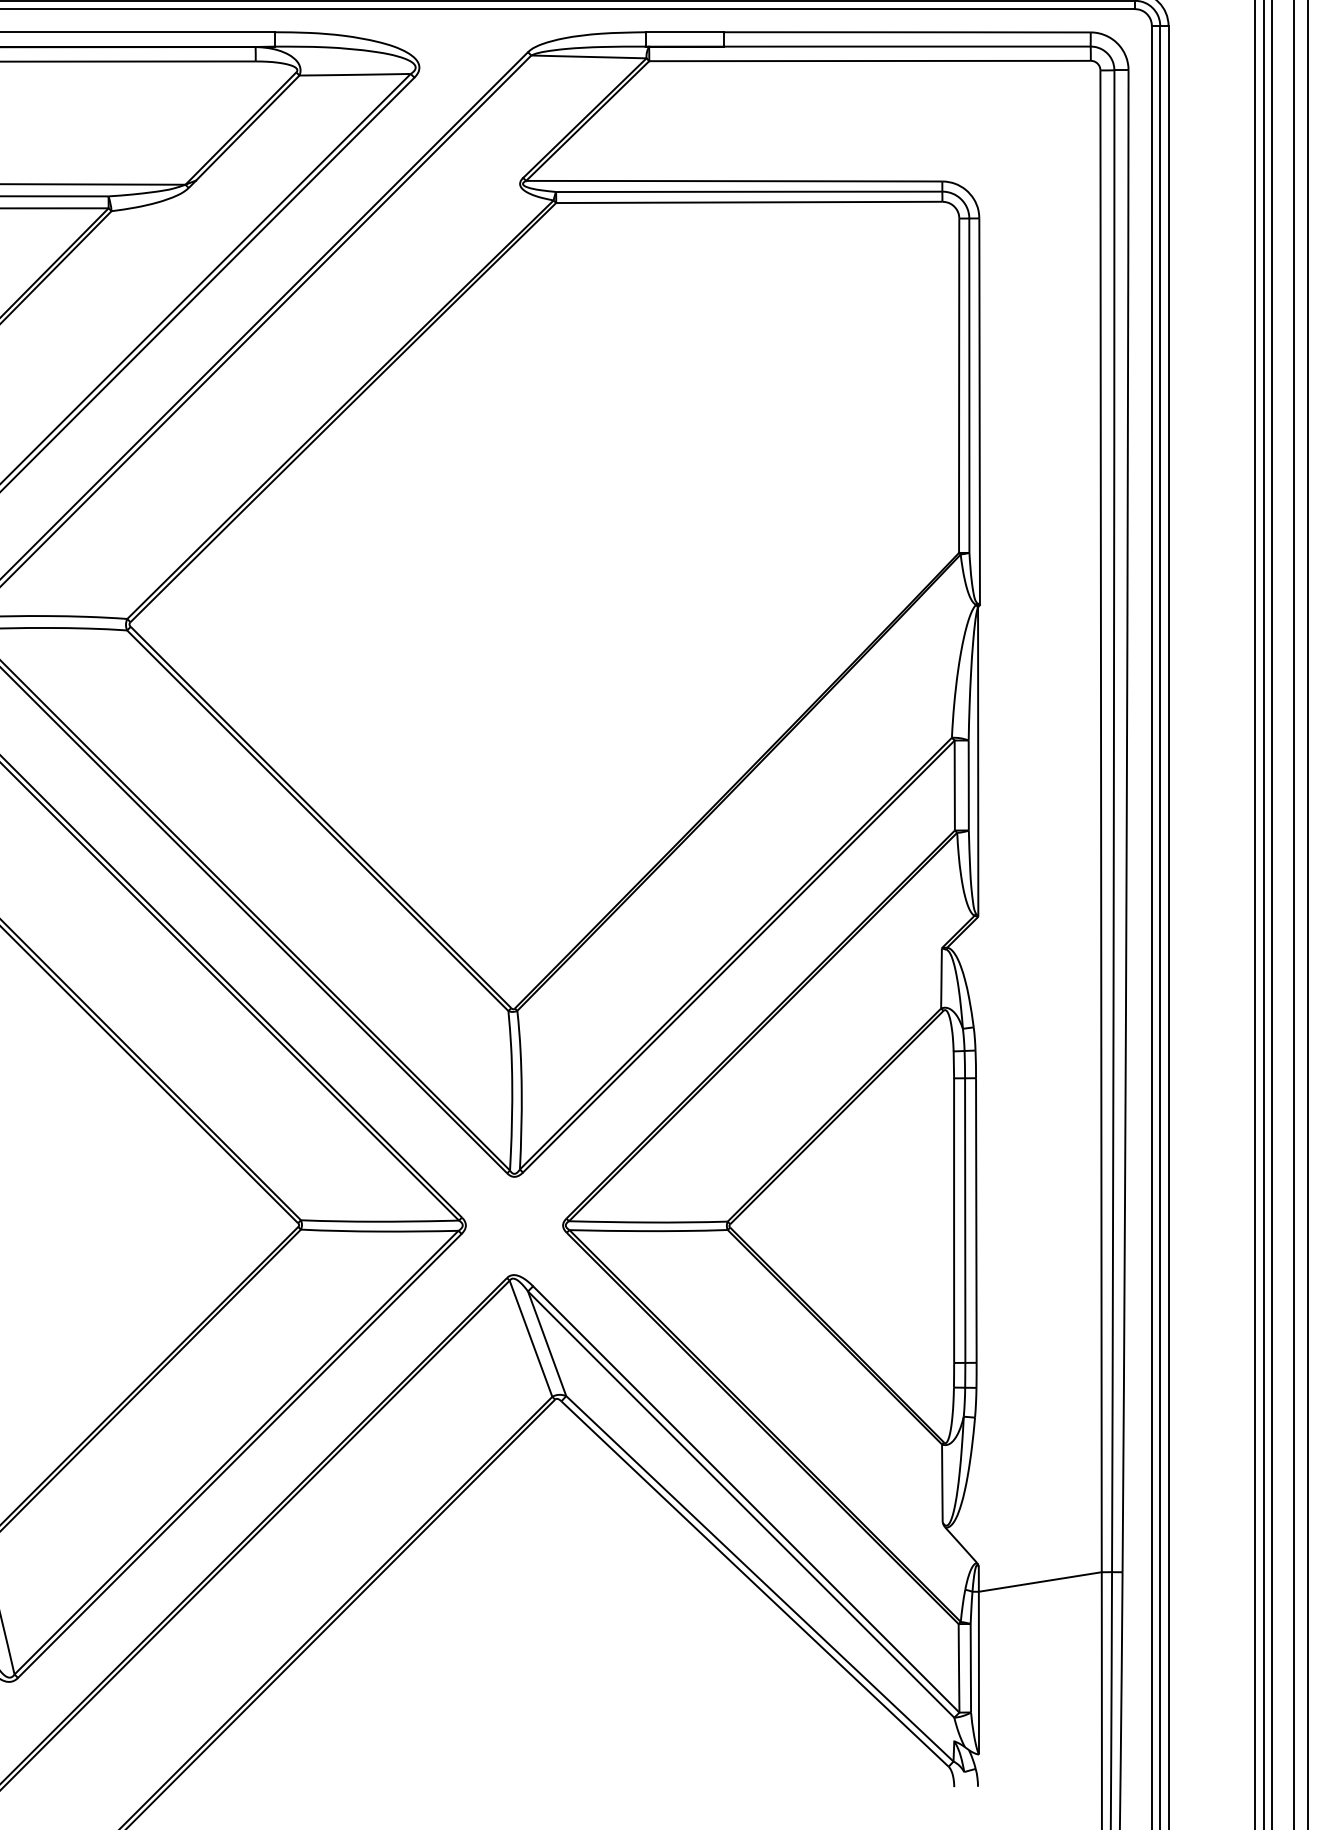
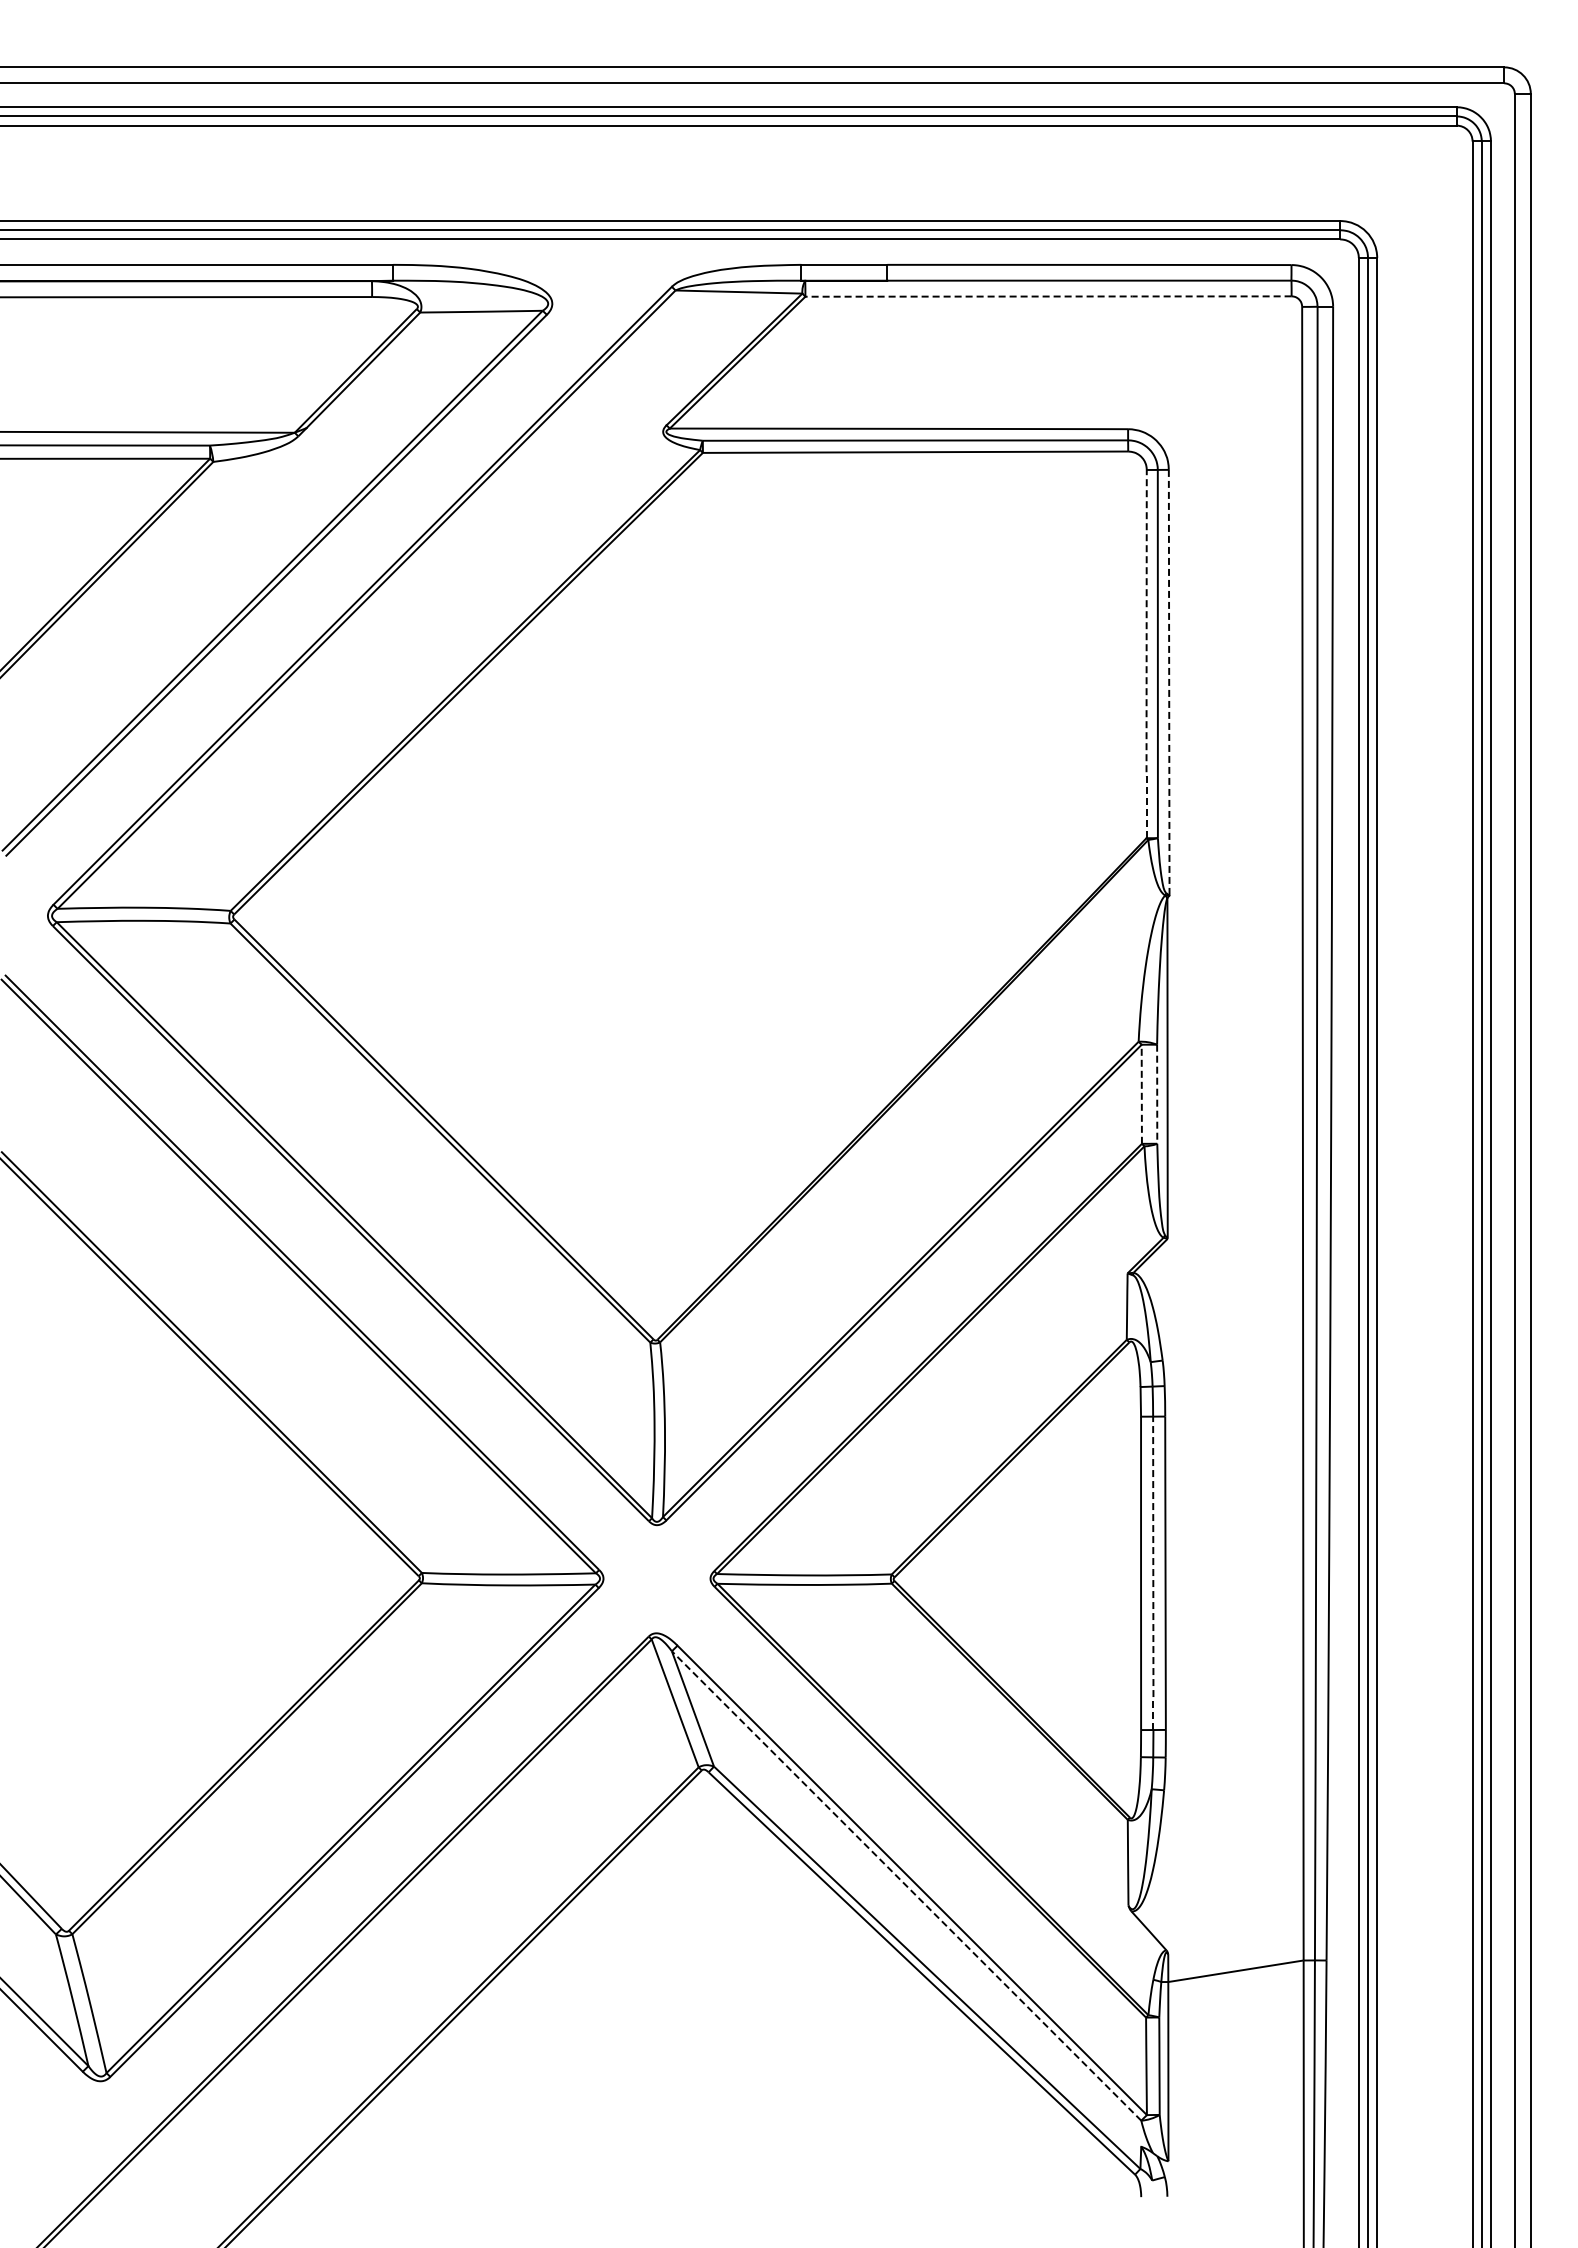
line: (870, 60) -> (1049, 296), solid -> dashed
line: (959, 385) -> (1146, 653), solid -> dashed
line: (979, 410) -> (1169, 681), solid -> dashed
line: (954, 784) -> (1141, 1093), solid -> dashed
line: (969, 784) -> (1157, 1093), solid -> dashed
line: (965, 1219) -> (1153, 1572), solid -> dashed
line: (741, 1505) -> (906, 1886), solid -> dashed

